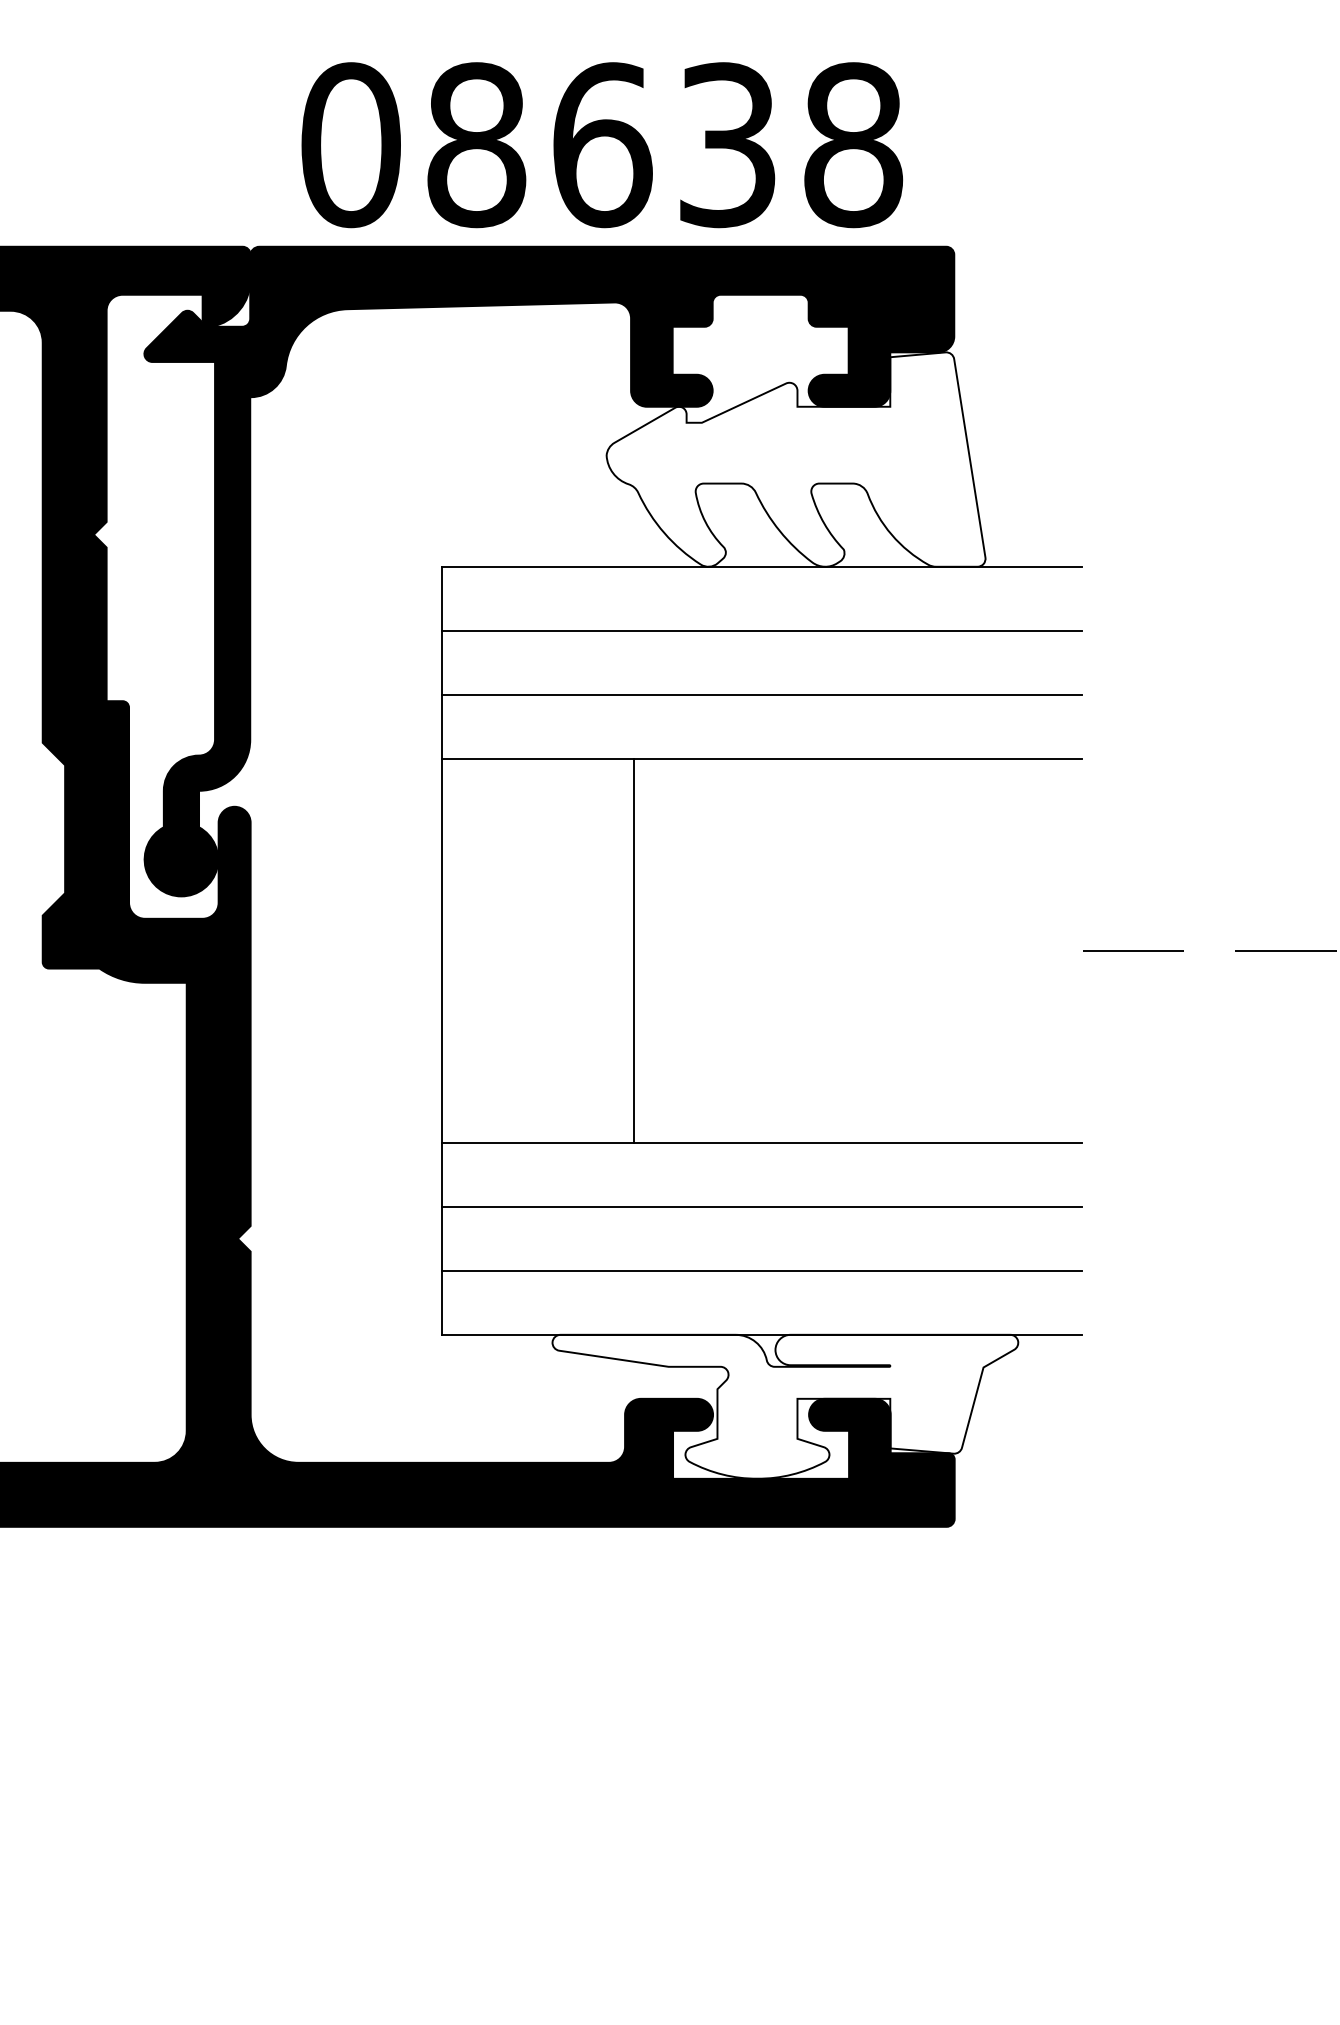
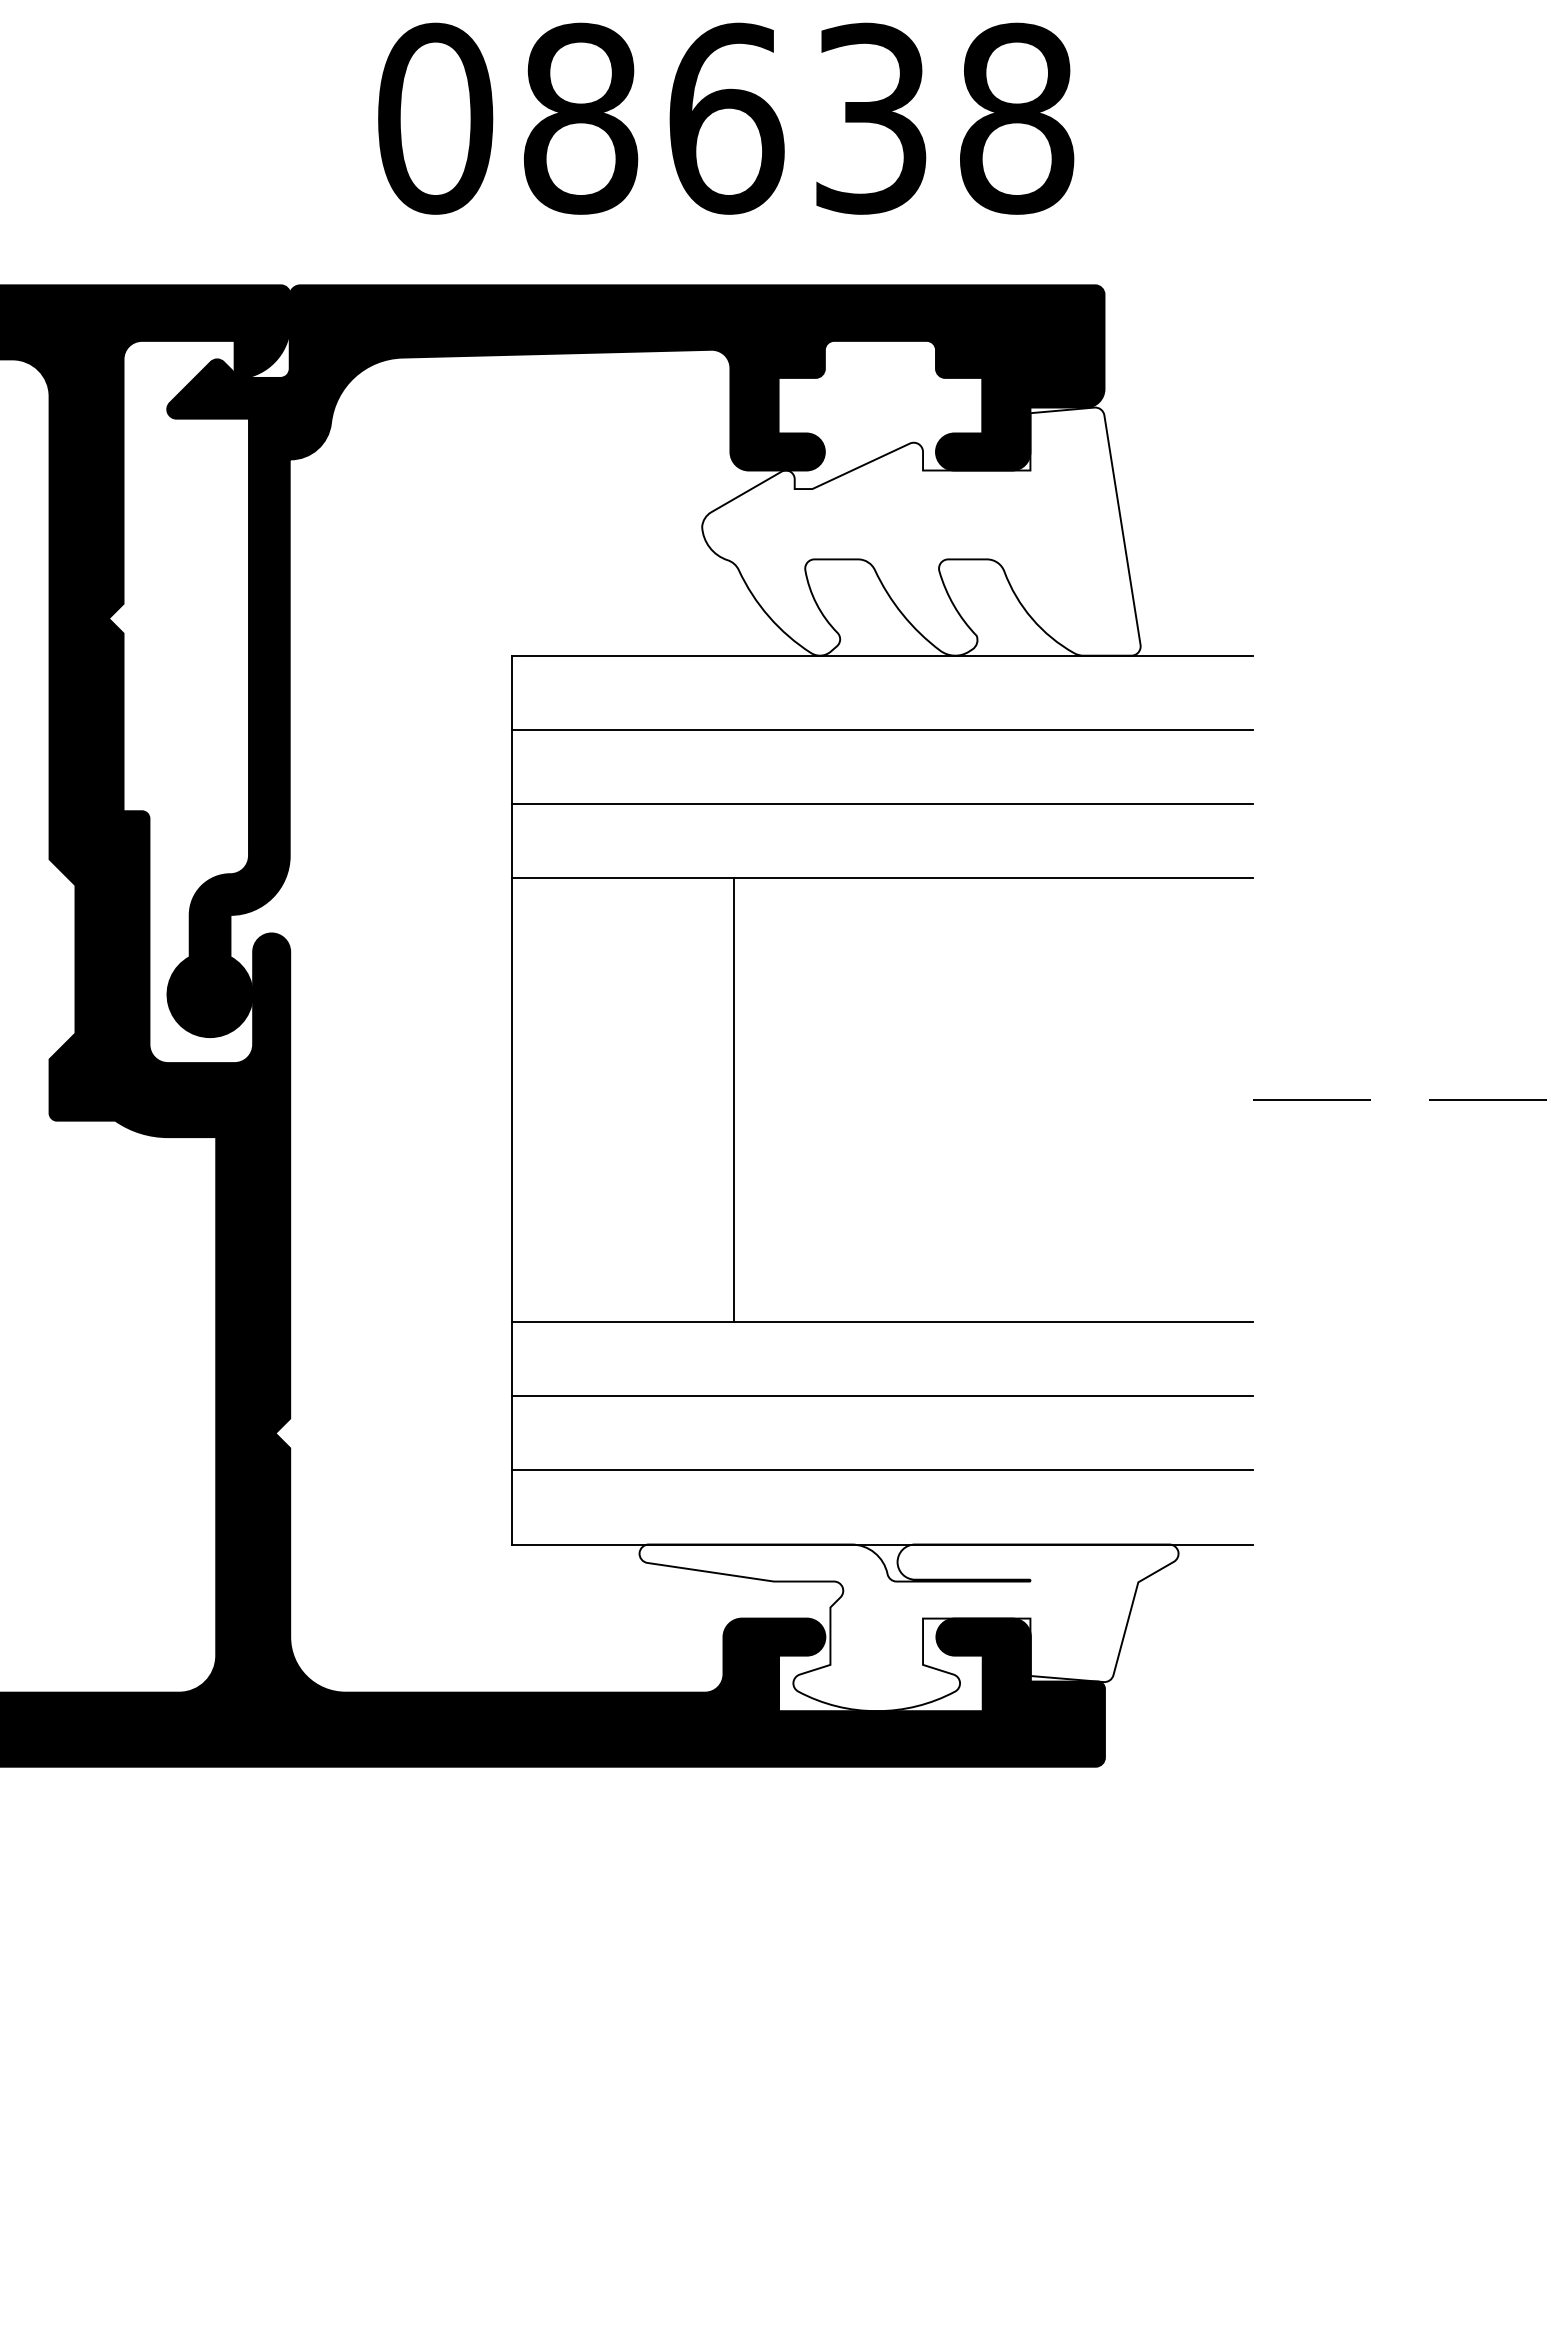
text: (602, 144) -> (726, 118), moved

